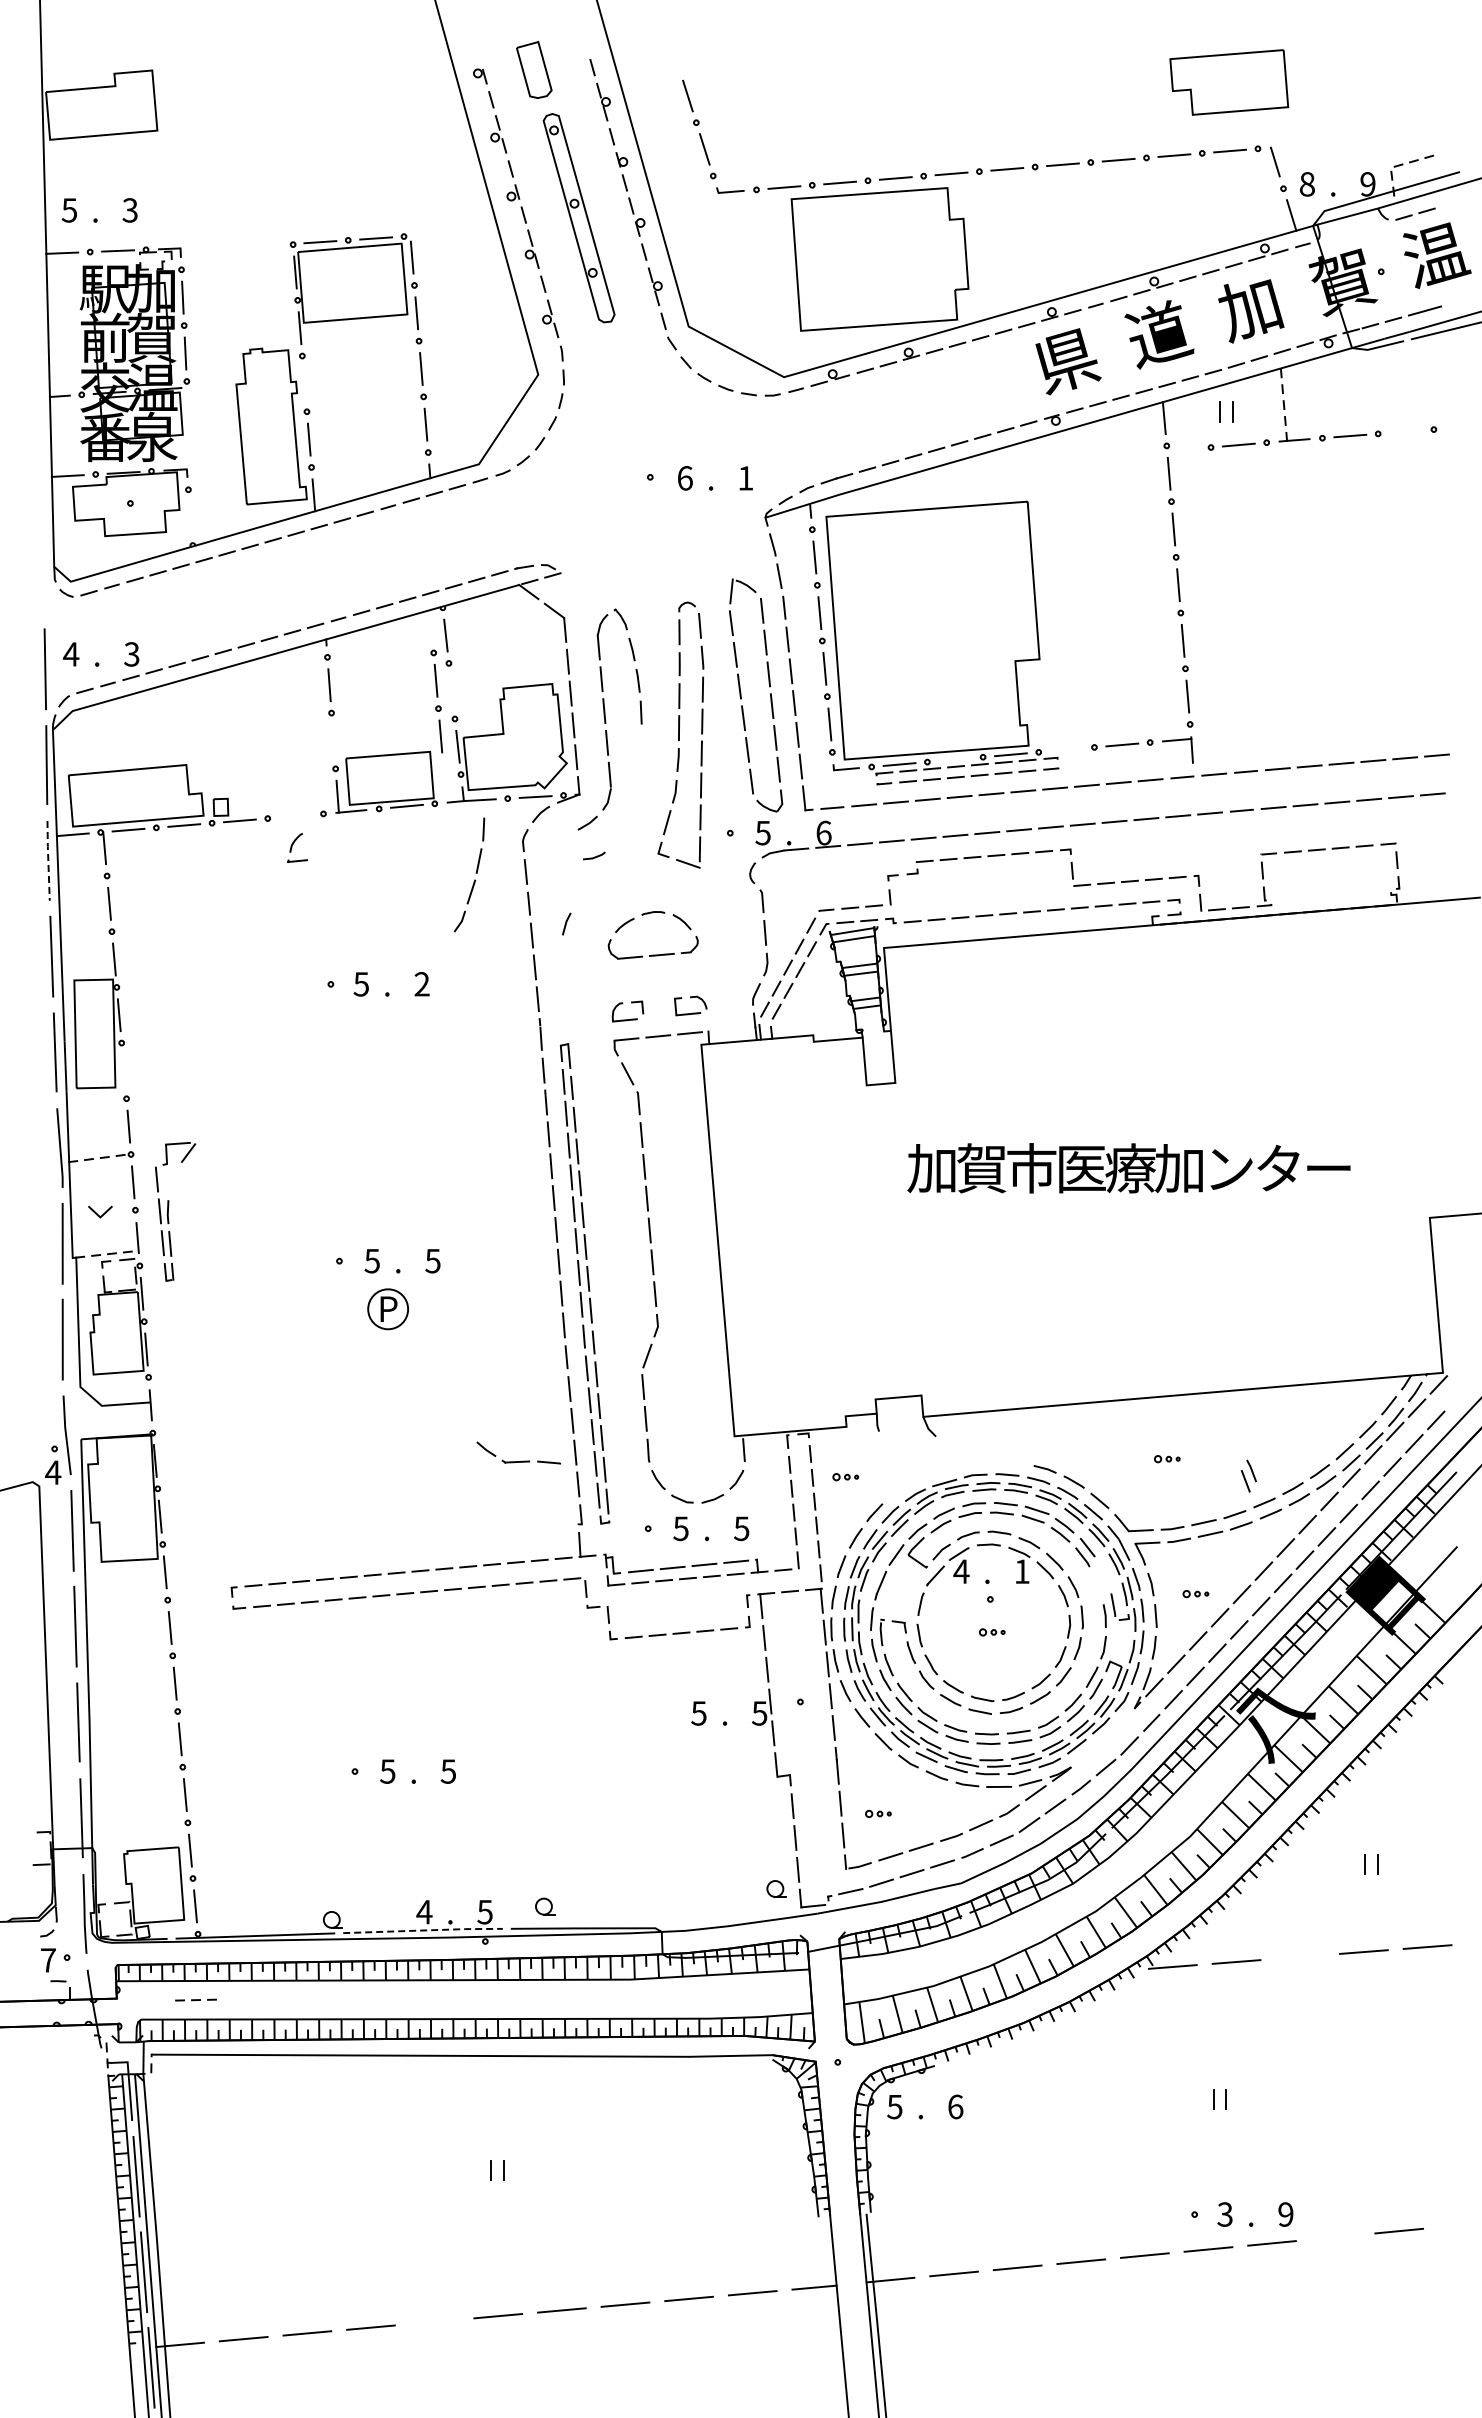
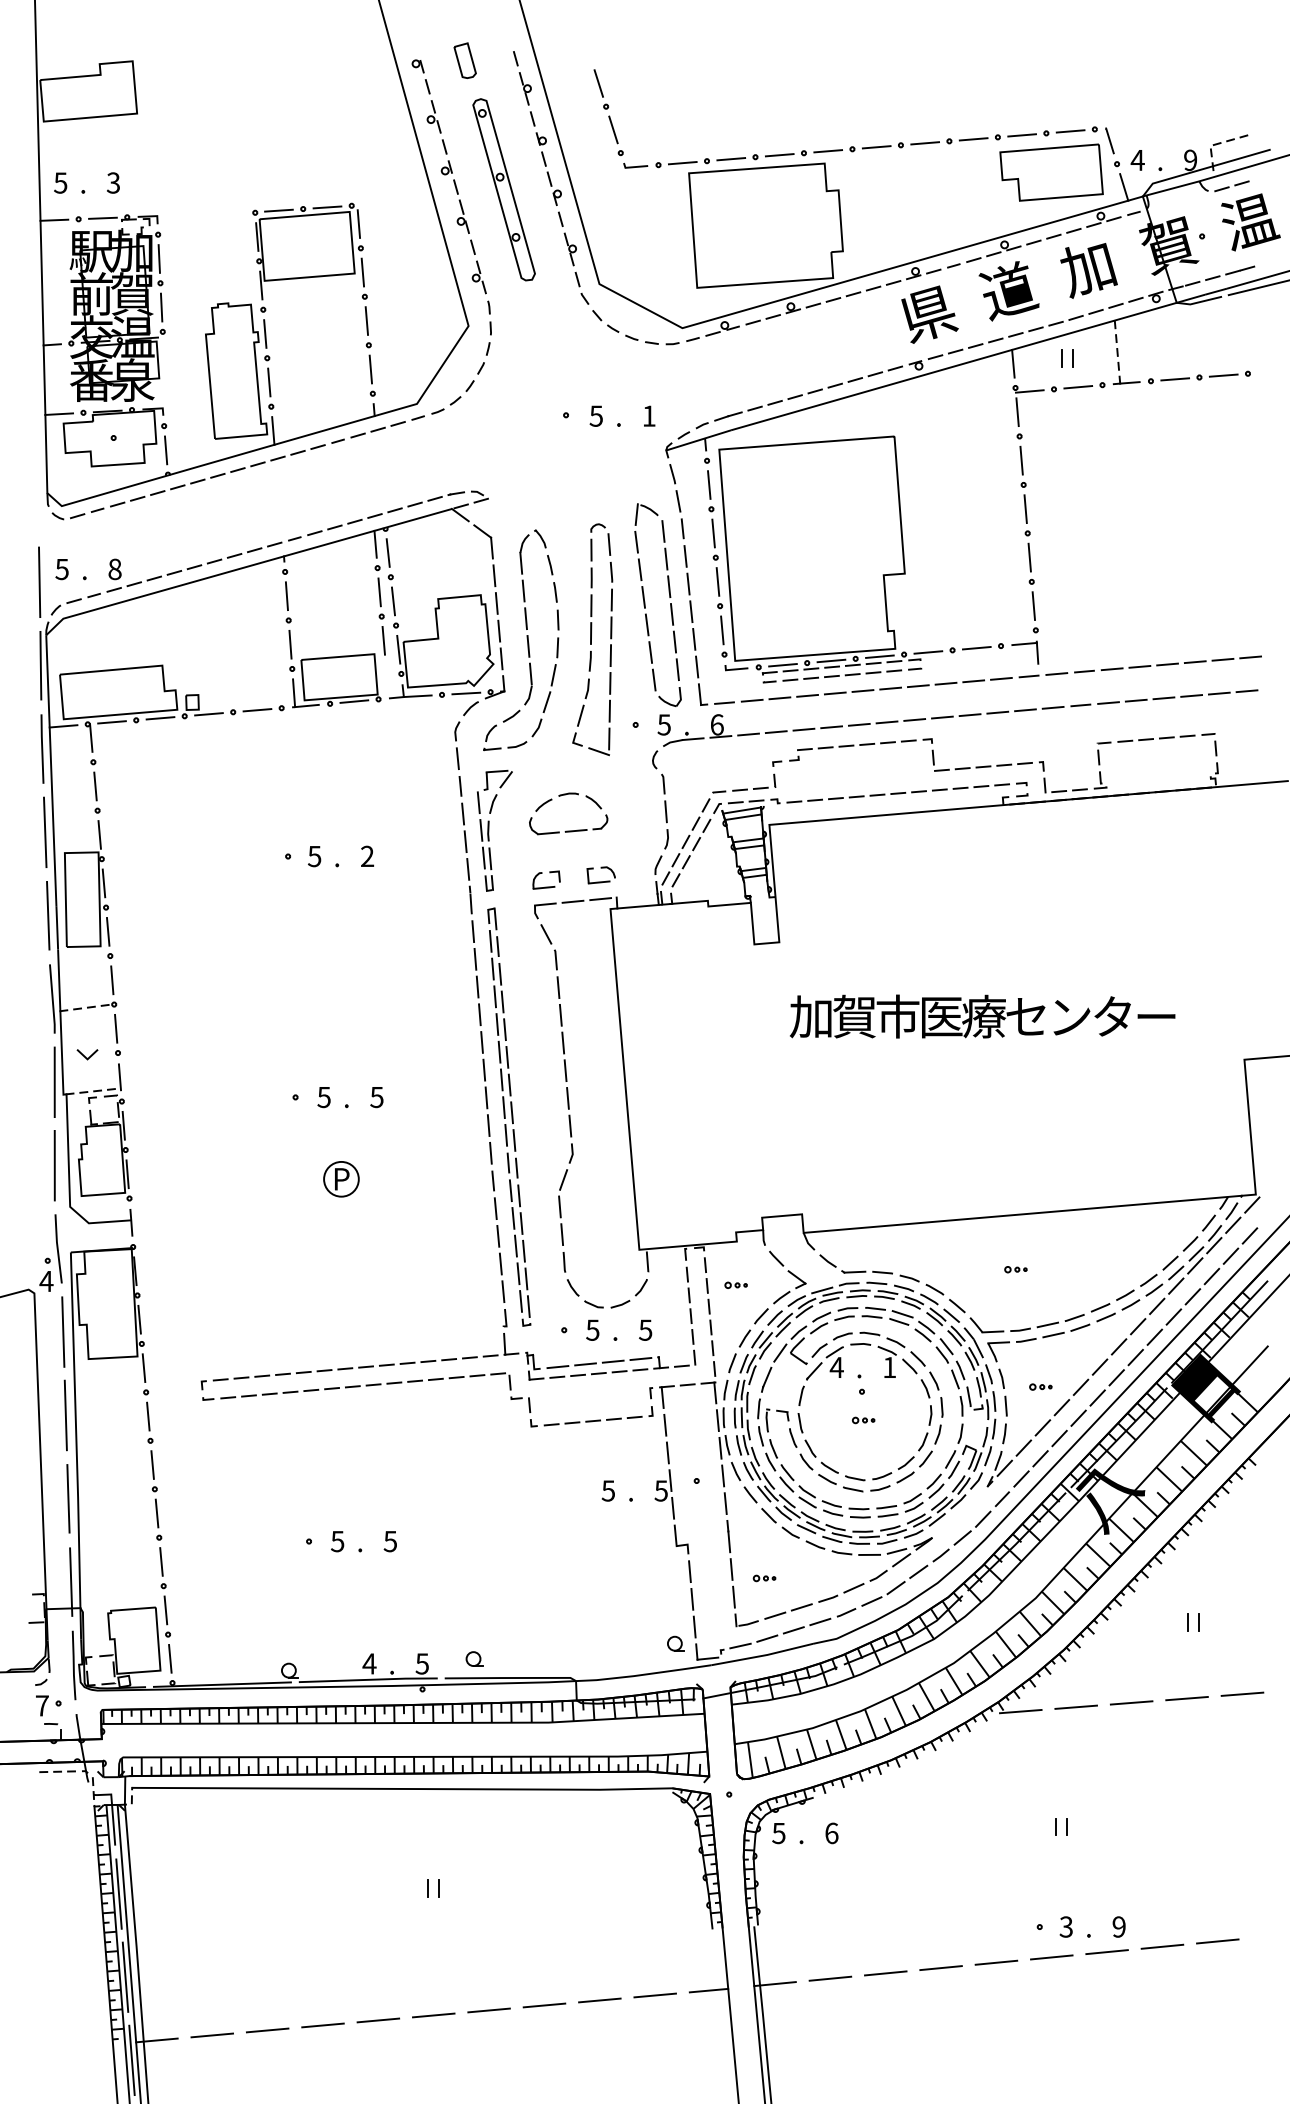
part: (534, 69) -> (465, 60), size x0.71
part: (1229, 82) -> (1051, 172), moved
text: (1307, 184) -> (1137, 160), 8 -> 4
line: (304, 383) -> (265, 333), added
line: (1405, 431) -> (1223, 375), added
line: (1183, 449) -> (1030, 391), added
text: (684, 478) -> (595, 416), 6 -> 5
line: (190, 517) -> (165, 450), added
line: (431, 625) -> (375, 544), added
text: (71, 654) -> (62, 569), 4 -> 5
text: (131, 654) -> (114, 569), 3 -> 8
line: (451, 691) -> (393, 601), added
line: (333, 740) -> (290, 644), added
line: (1066, 749) -> (928, 652), added
line: (955, 759) -> (831, 660), added
line: (295, 815) -> (257, 709), added
part: (297, 847) -> (492, 737), moved
line: (48, 860) -> (42, 748), dashed -> solid
part: (475, 873) -> (550, 686), moved
line: (123, 1070) -> (107, 931), added
text: (1178, 1168) -> (1025, 1016), 加 -> セ
part: (168, 1211) -> (488, 830), moved
part: (387, 1309) -> (340, 1179), moved
part: (522, 1460) -> (859, 1270), moved
part: (904, 1467) -> (787, 1276), added
part: (1248, 1475) -> (957, 1374), moved
line: (423, 1930) -> (368, 1679), dashed -> solid
line: (1299, 1956) -> (1131, 1702), added
part: (195, 1999) -> (57, 1771), moved
line: (1335, 2236) -> (1162, 1946), added
line: (434, 2321) -> (378, 2020), added

